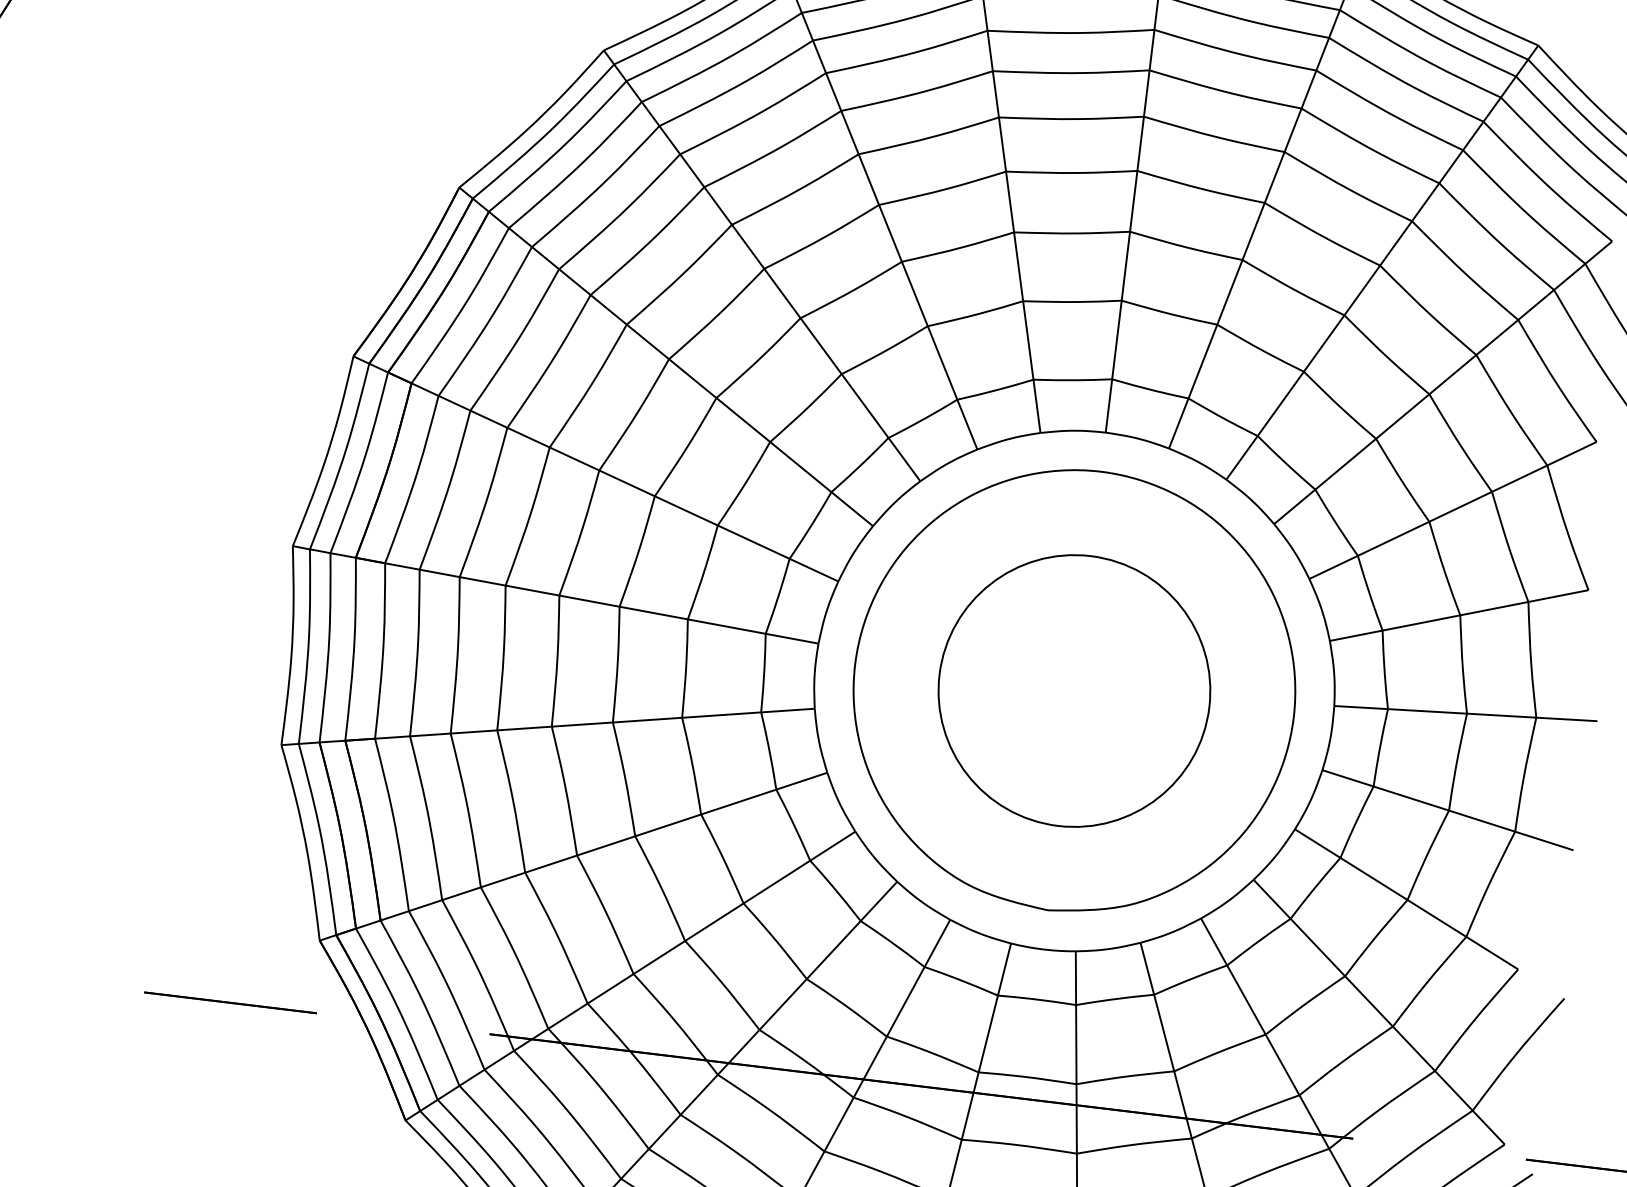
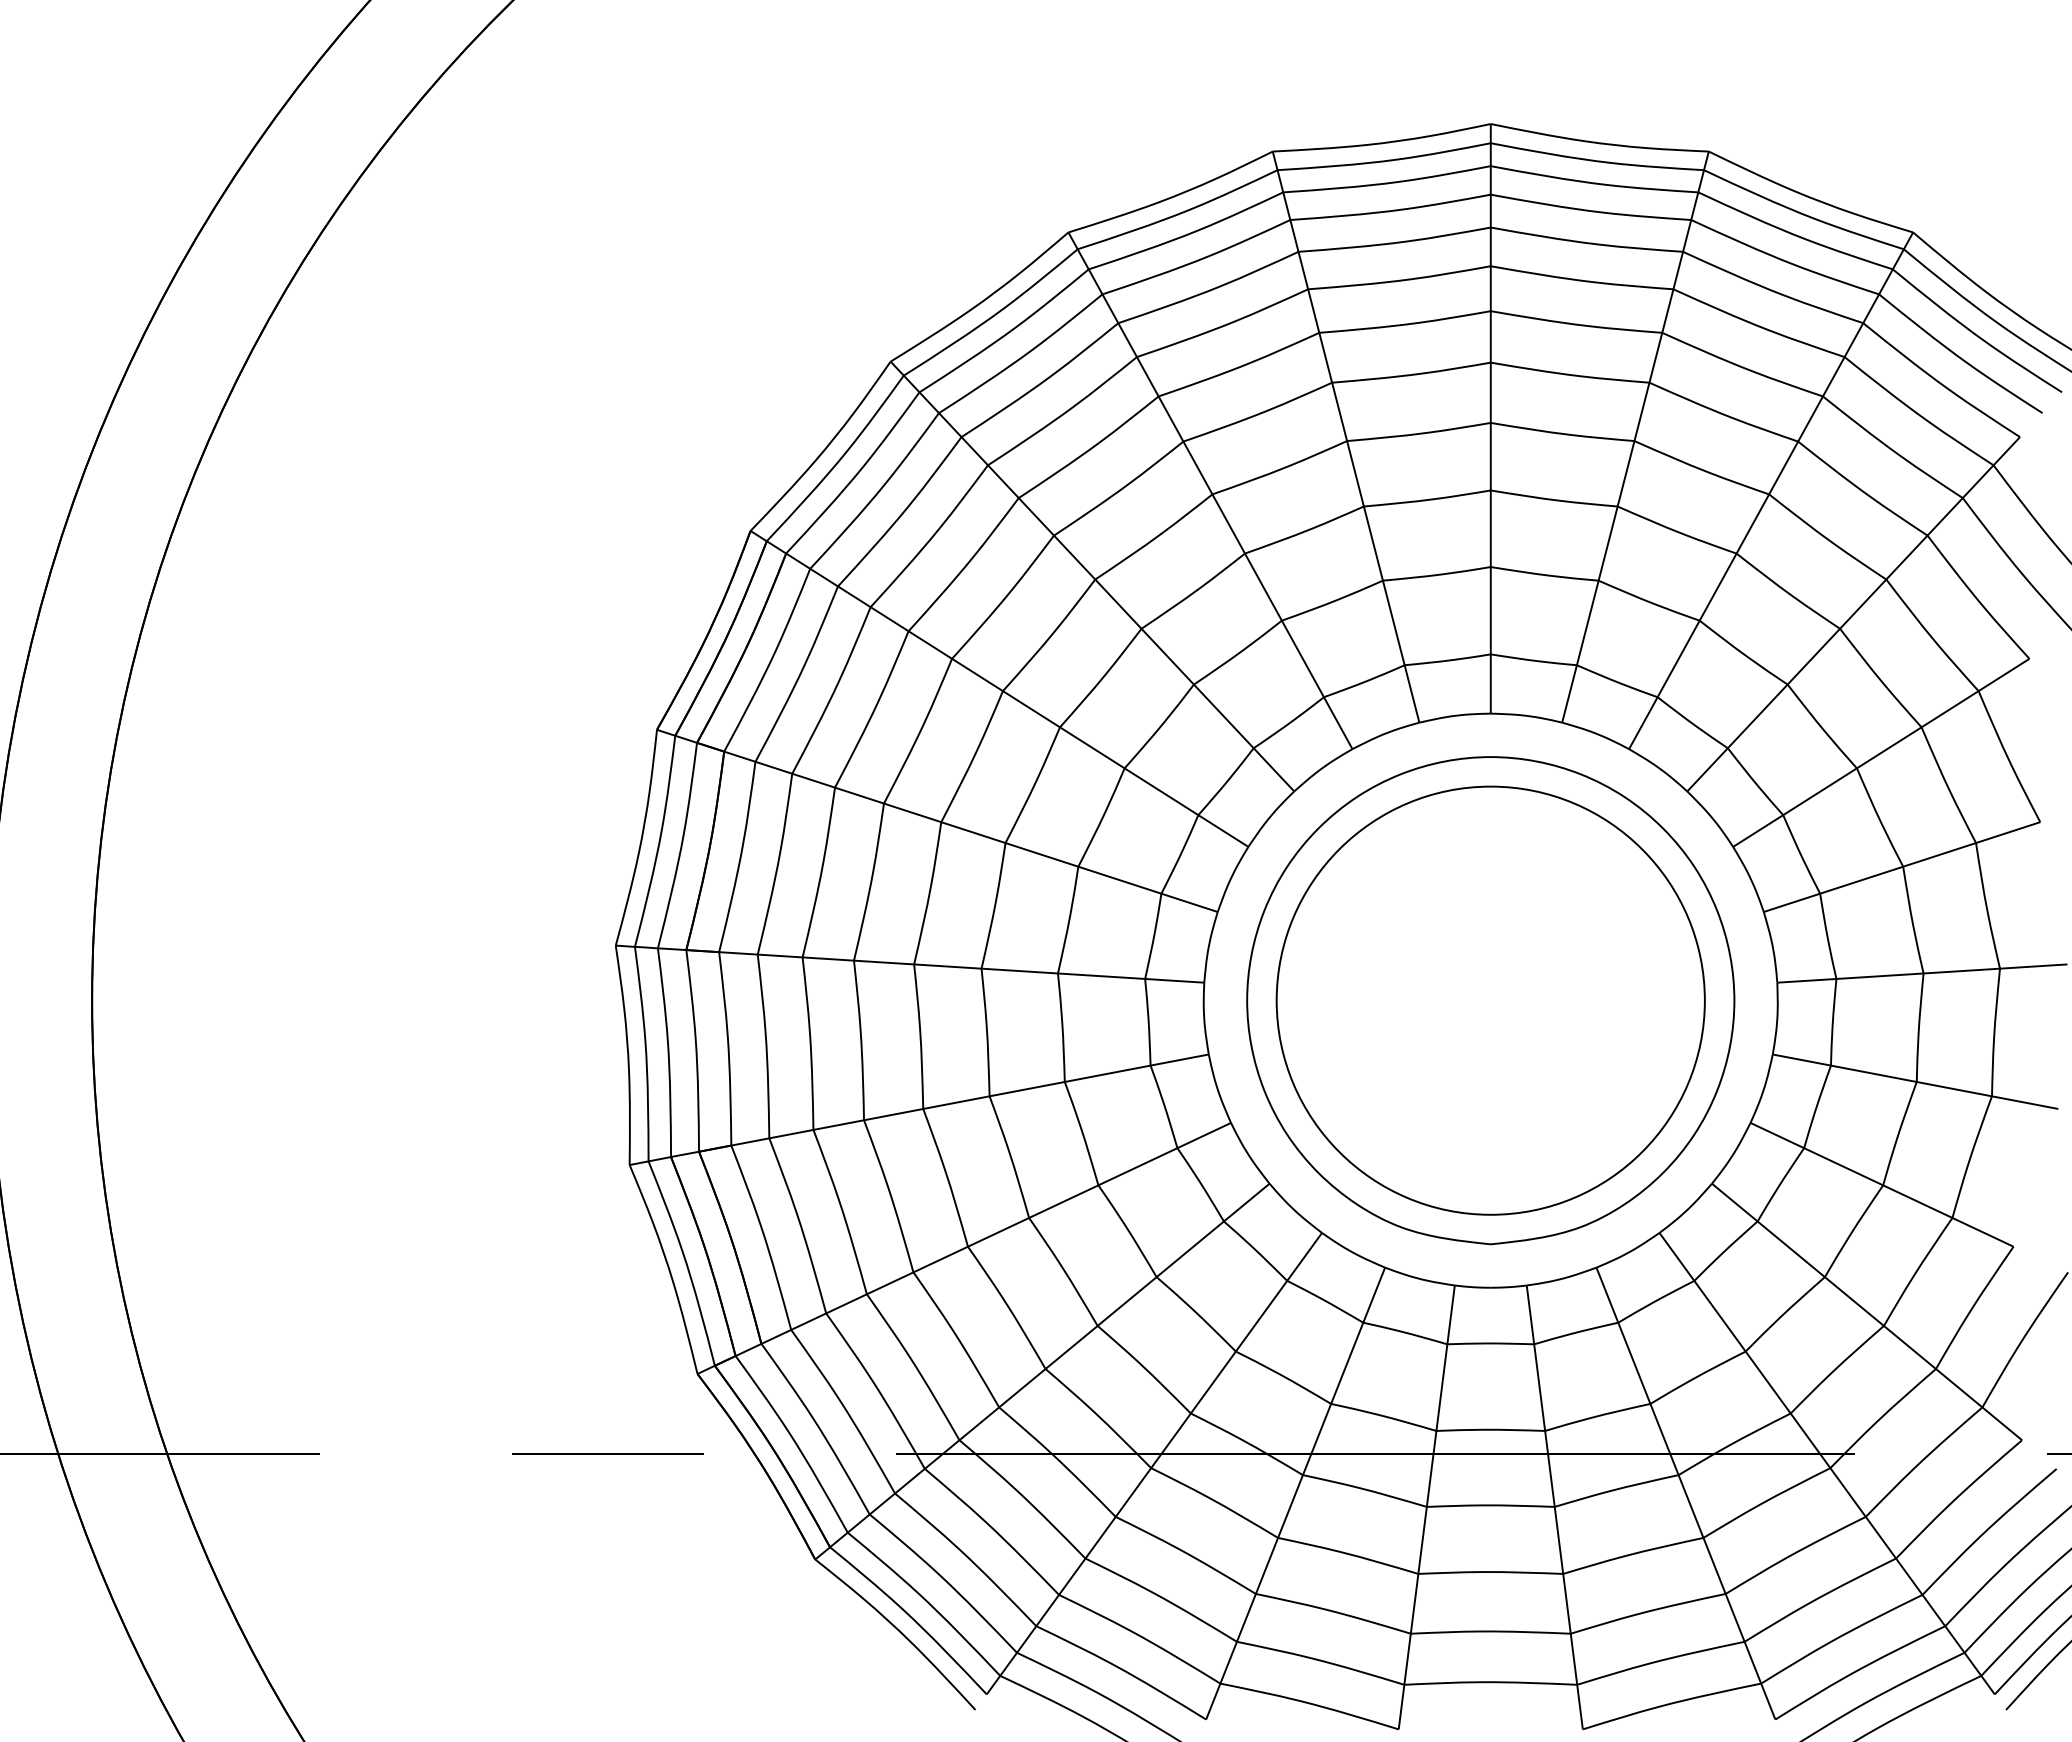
circle: (1074, 690) -> (1490, 1000), size x1.43

